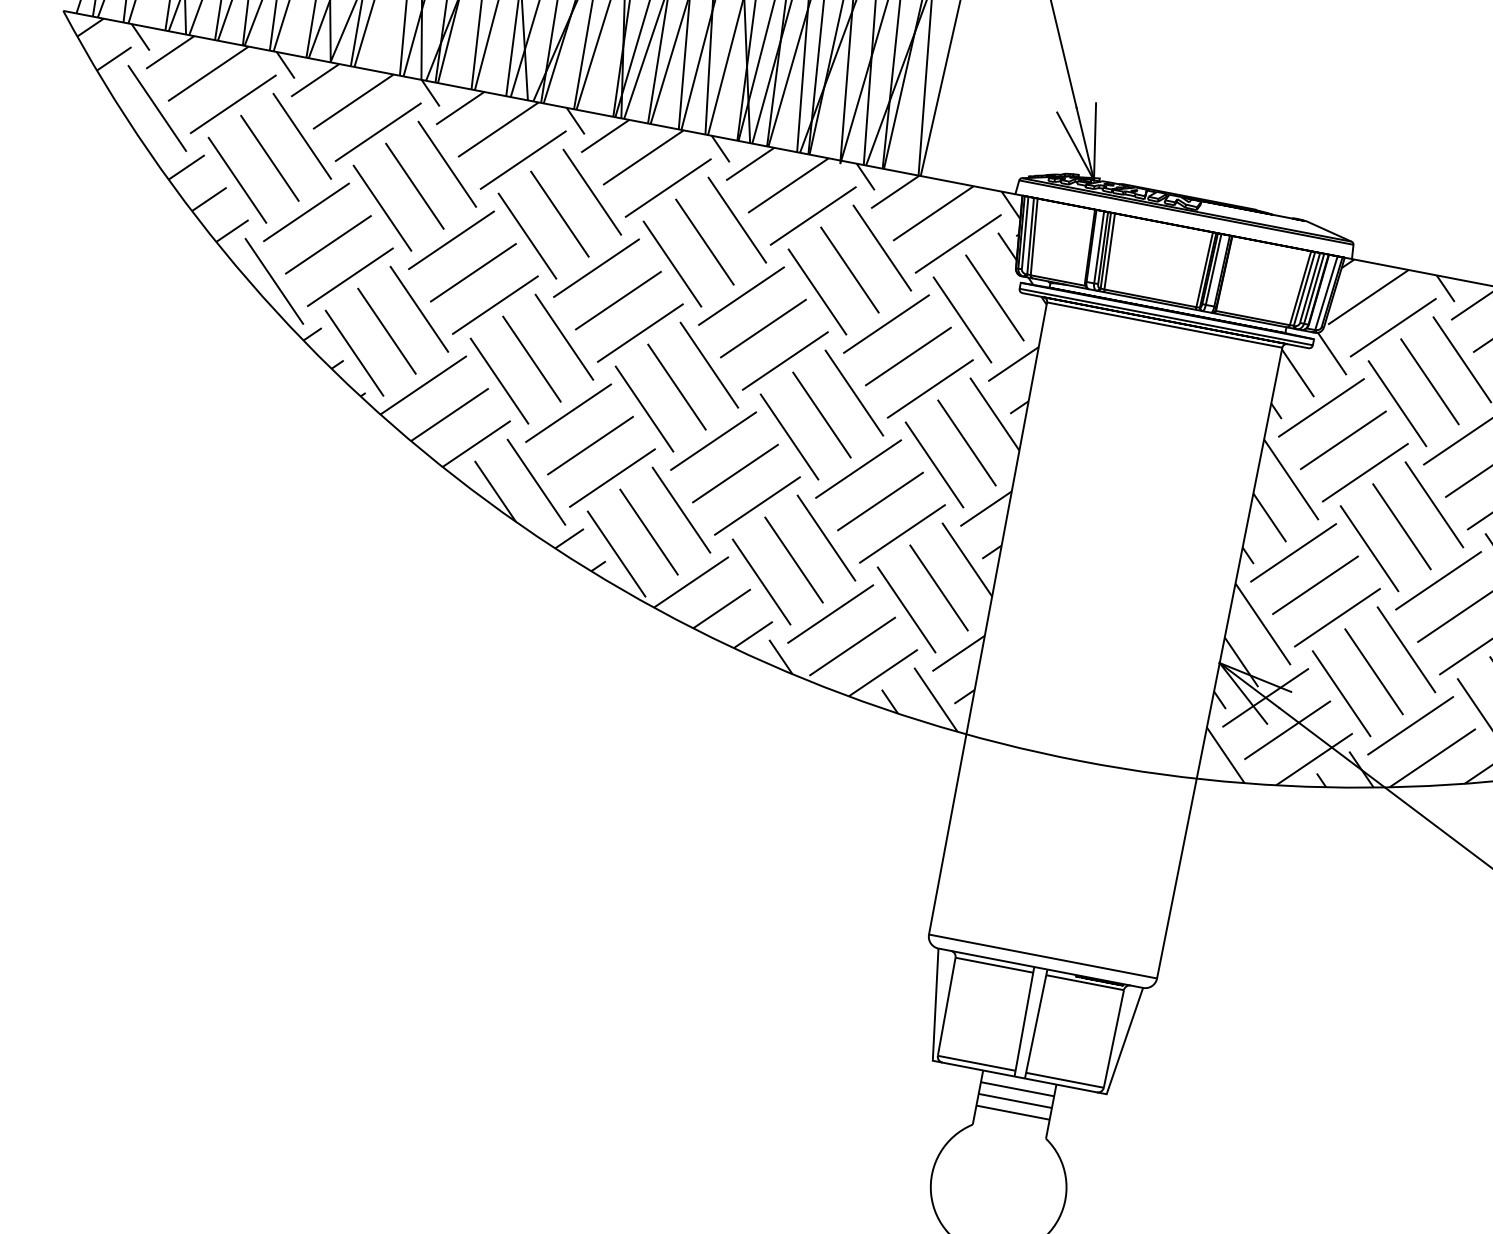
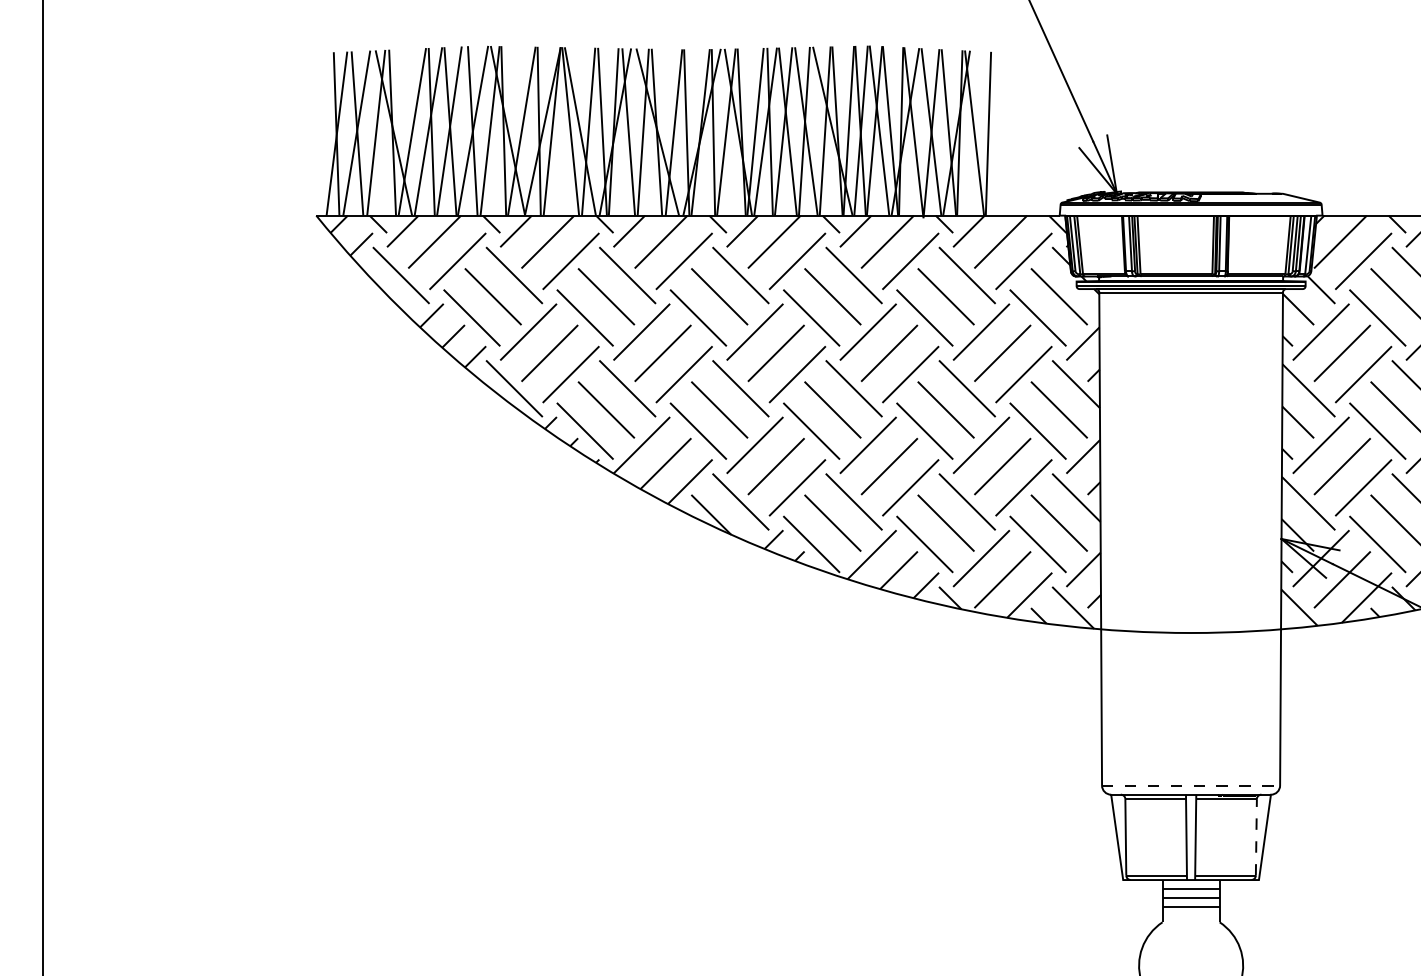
line: (1043, 956) -> (1191, 785), solid -> dashed
line: (1114, 1037) -> (1256, 836), solid -> dashed

